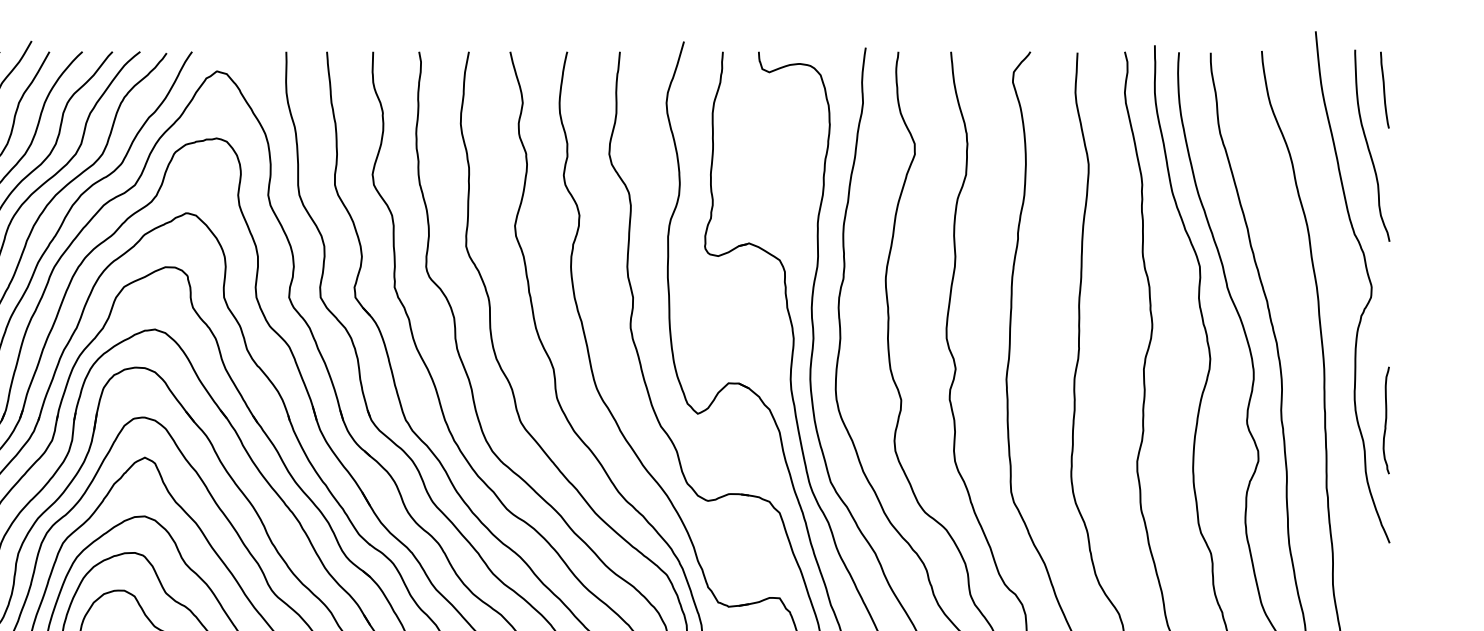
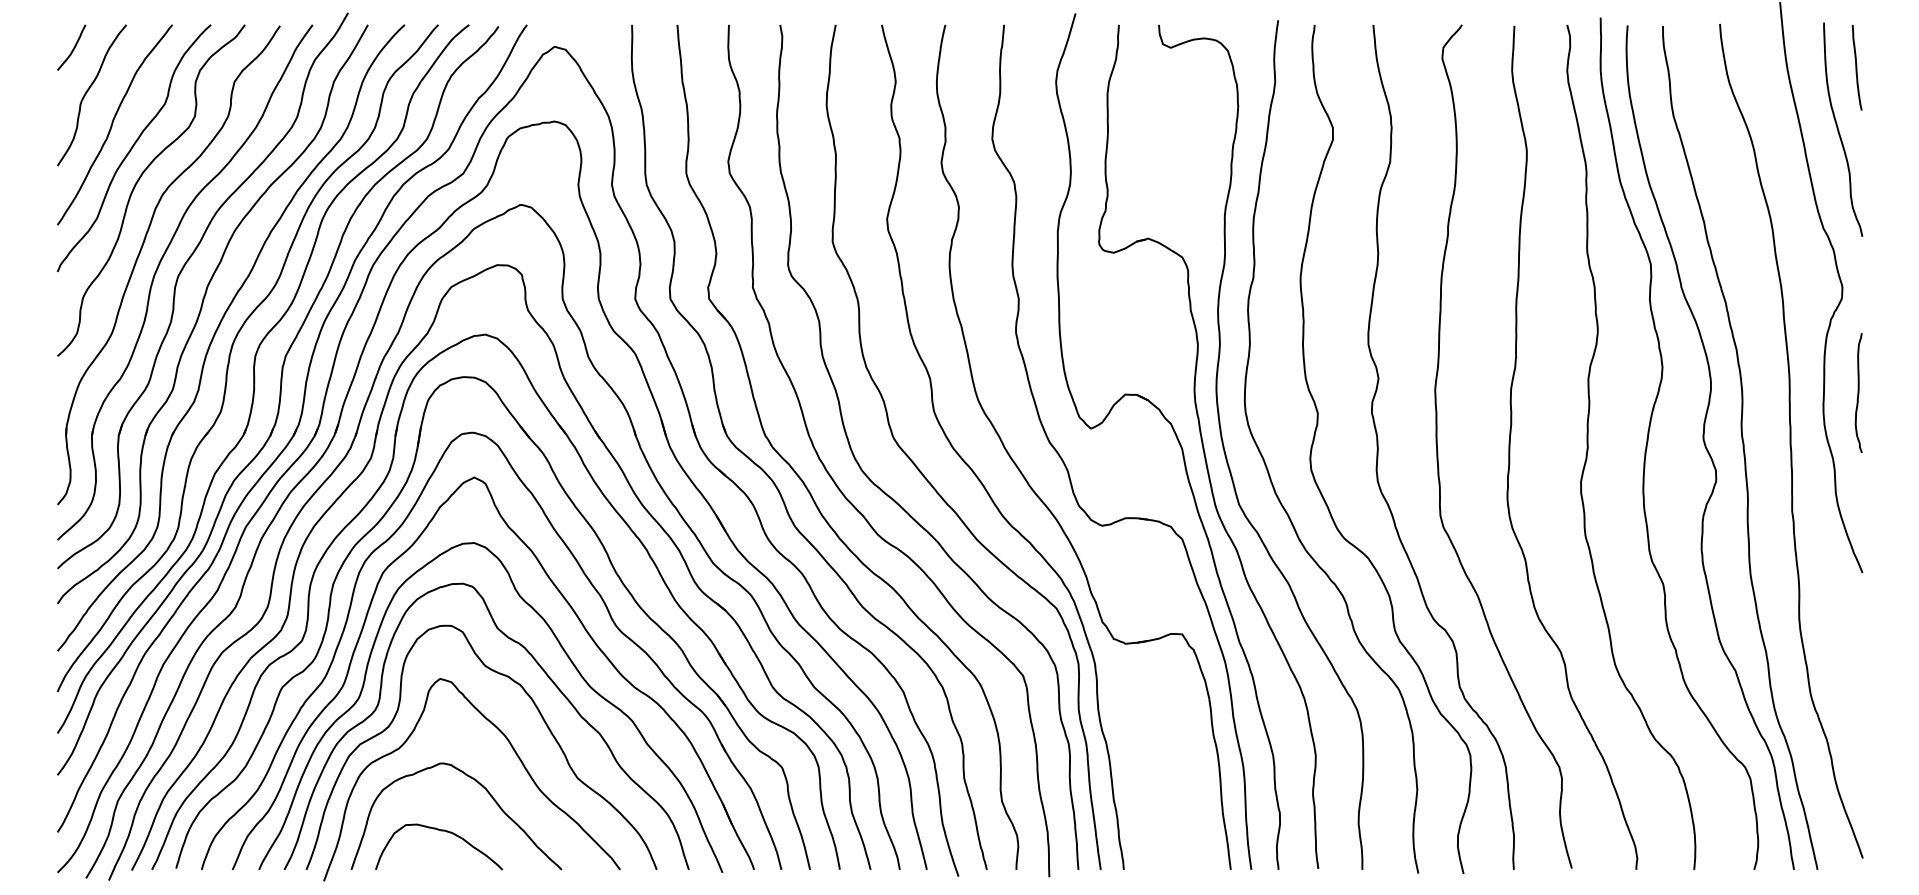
curve: (1386, 419) -> (1858, 392), moved

